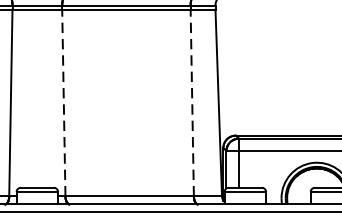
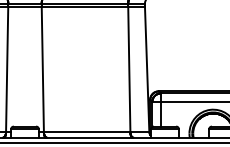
line: (63, 103) -> (42, 69), dashed -> solid
line: (192, 103) -> (129, 69), dashed -> solid

